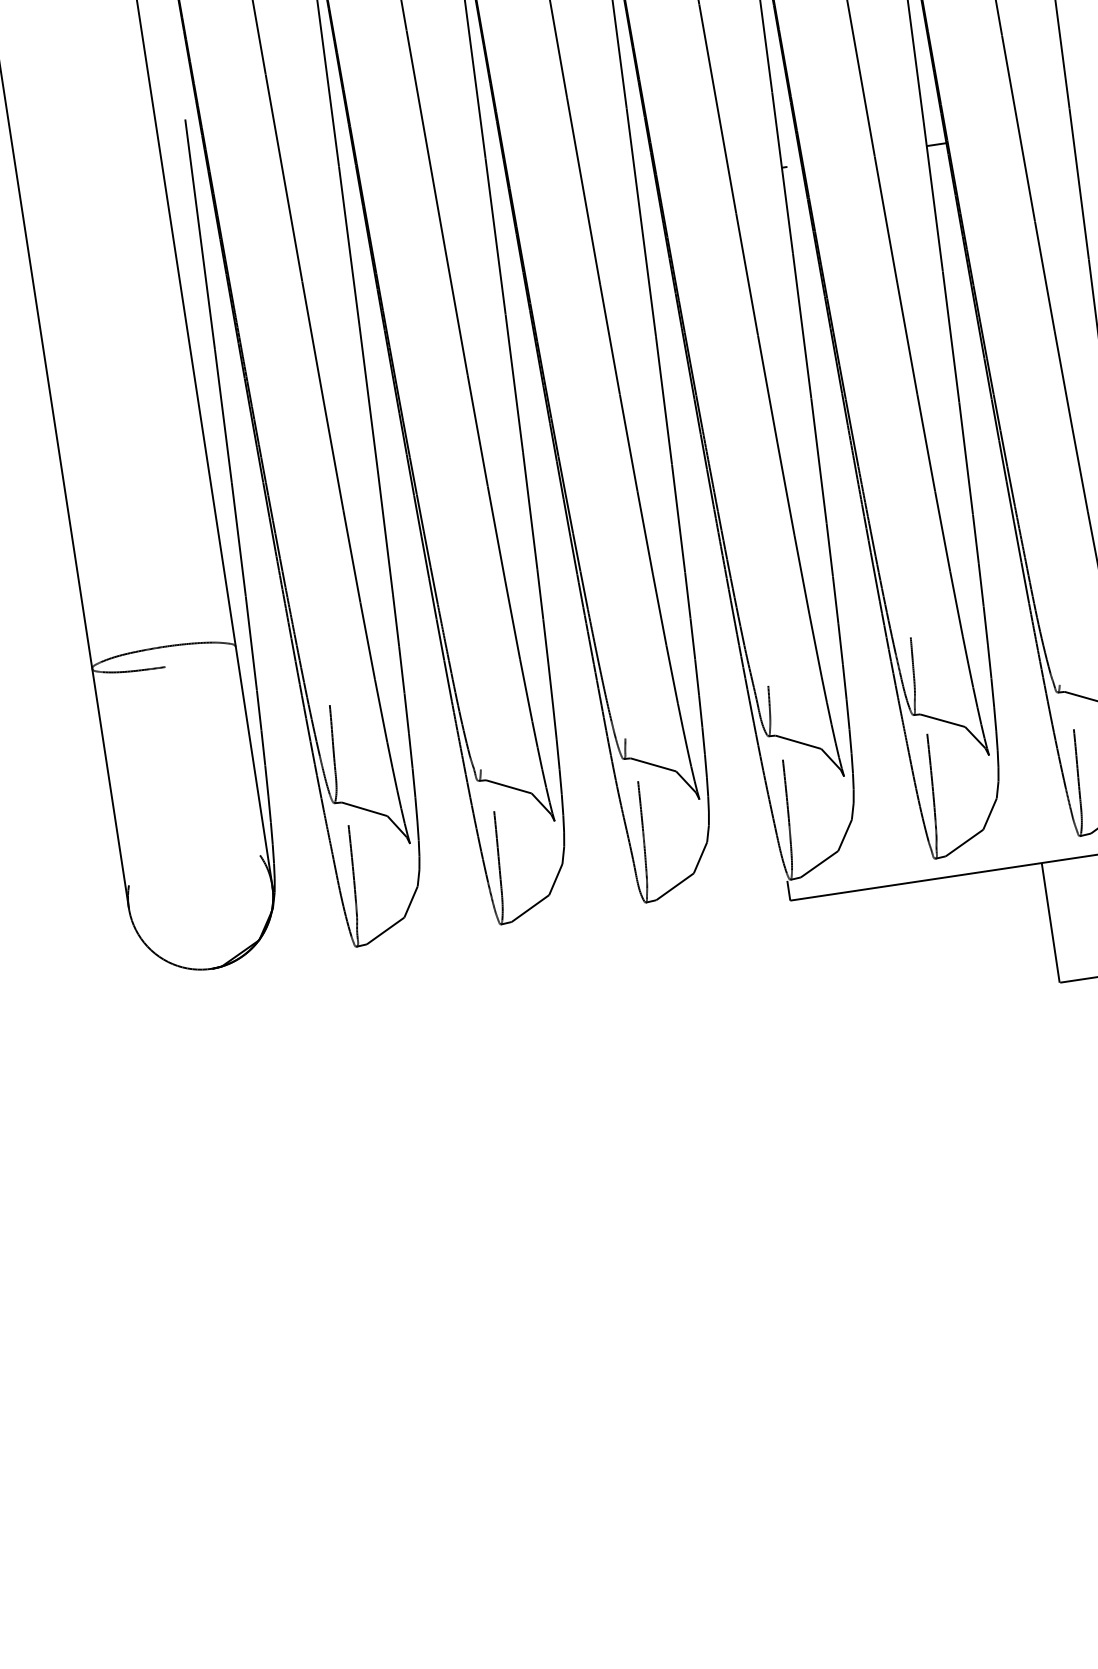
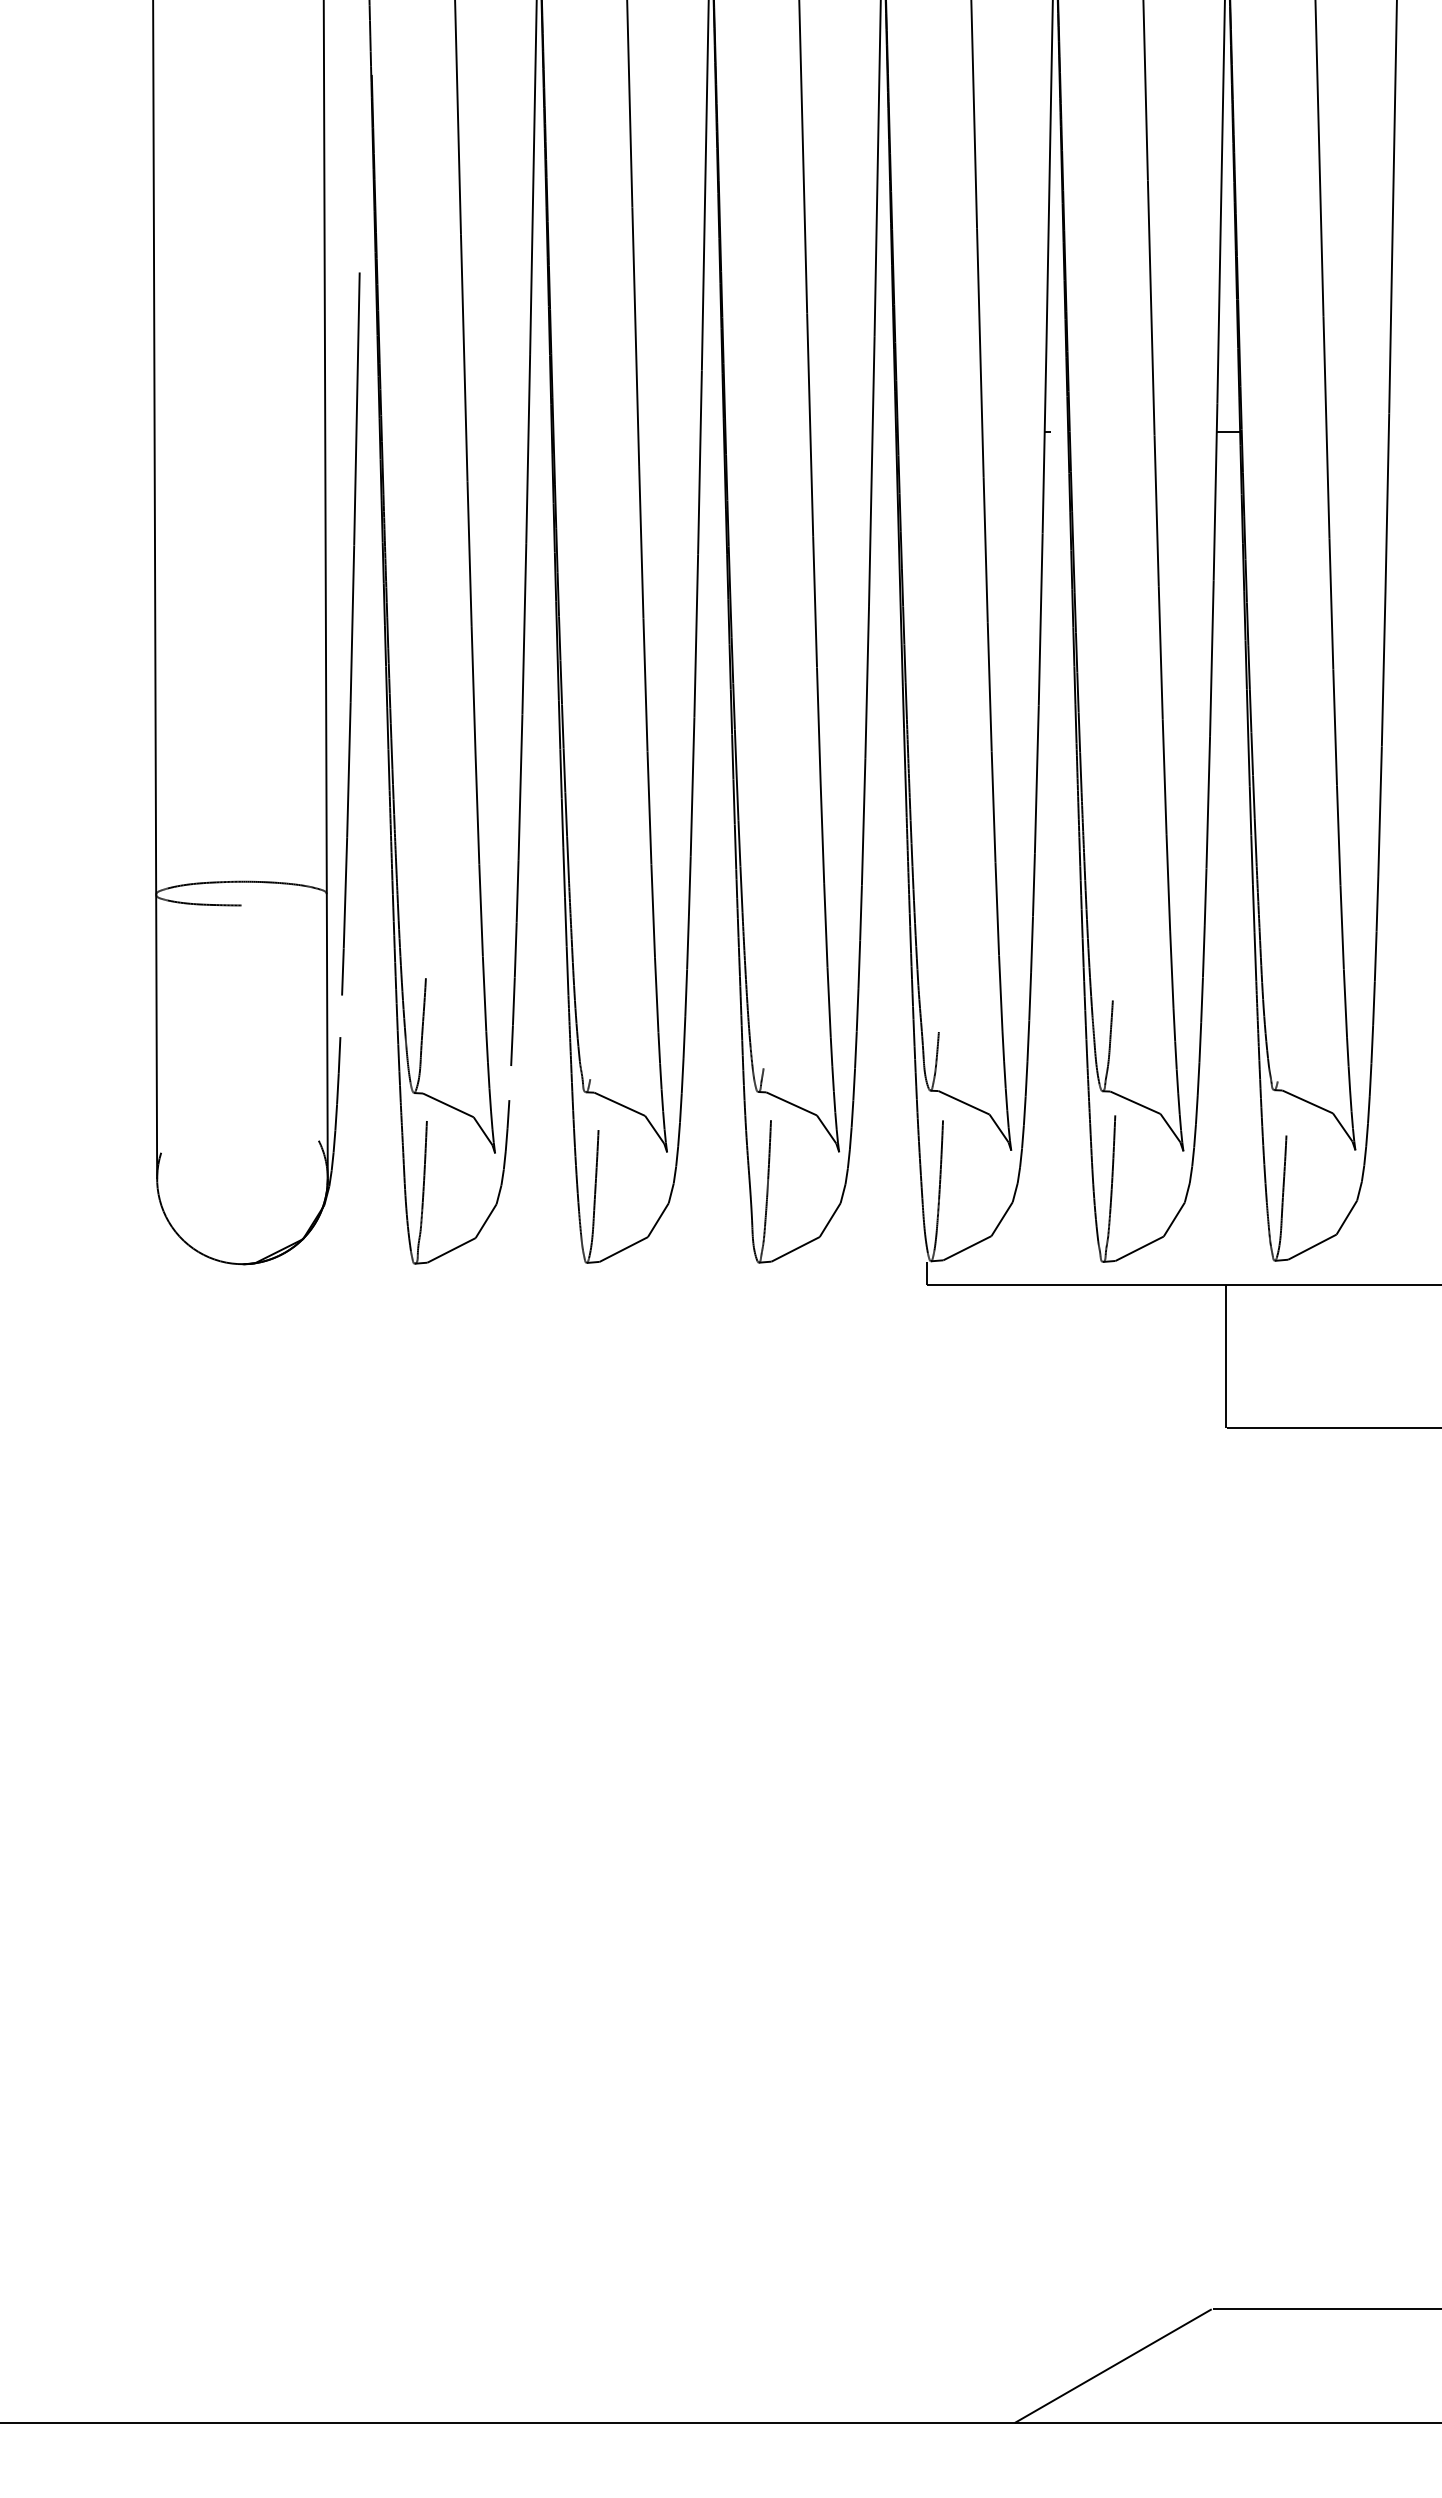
line: (263, 747) -> (341, 1016), removed
line: (414, 783) -> (510, 1083), removed

